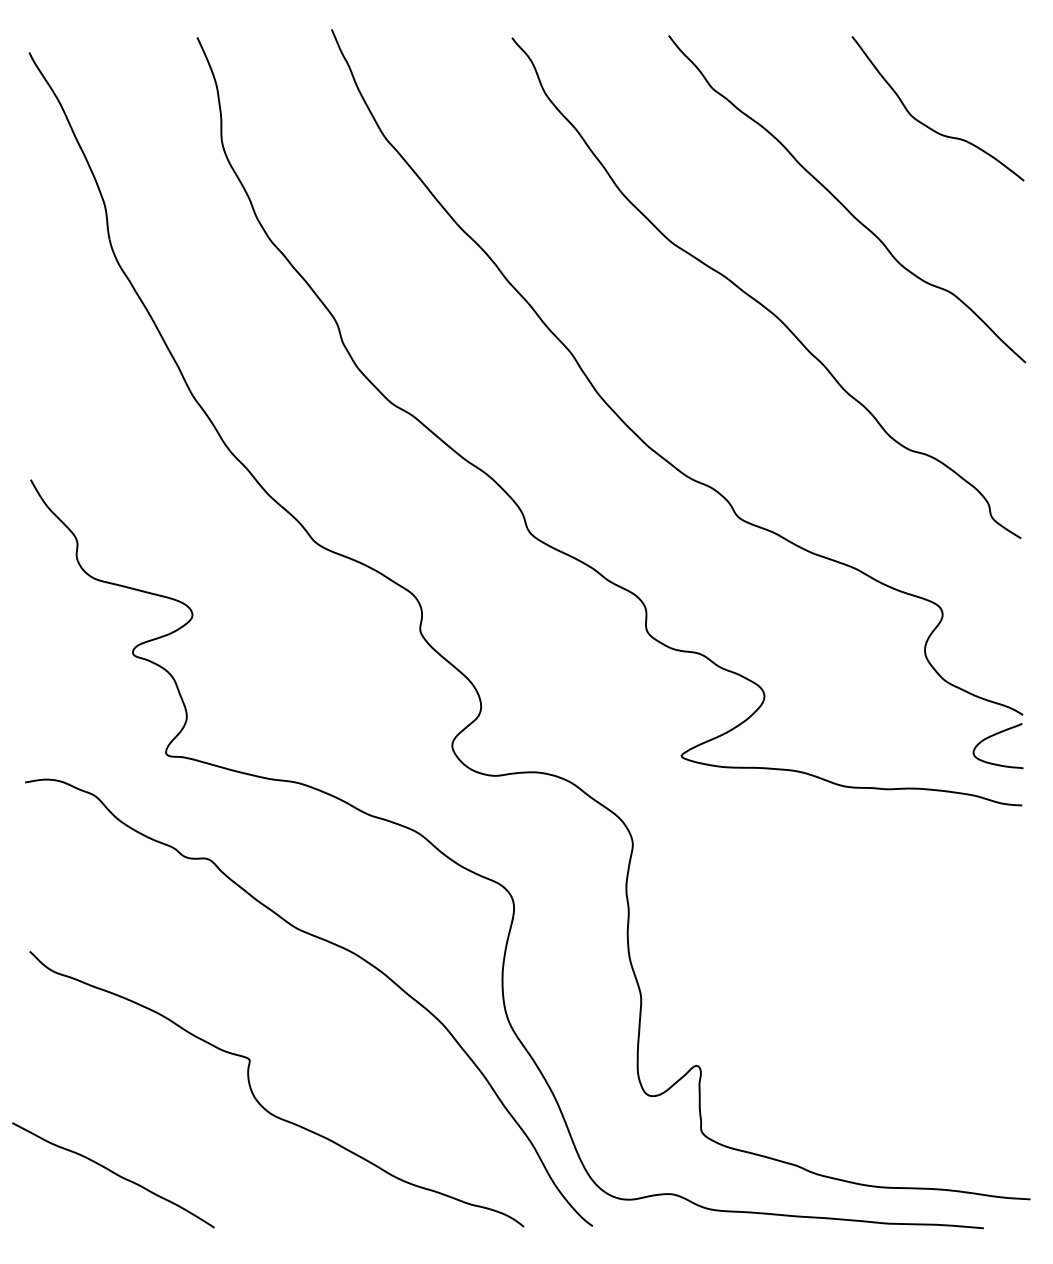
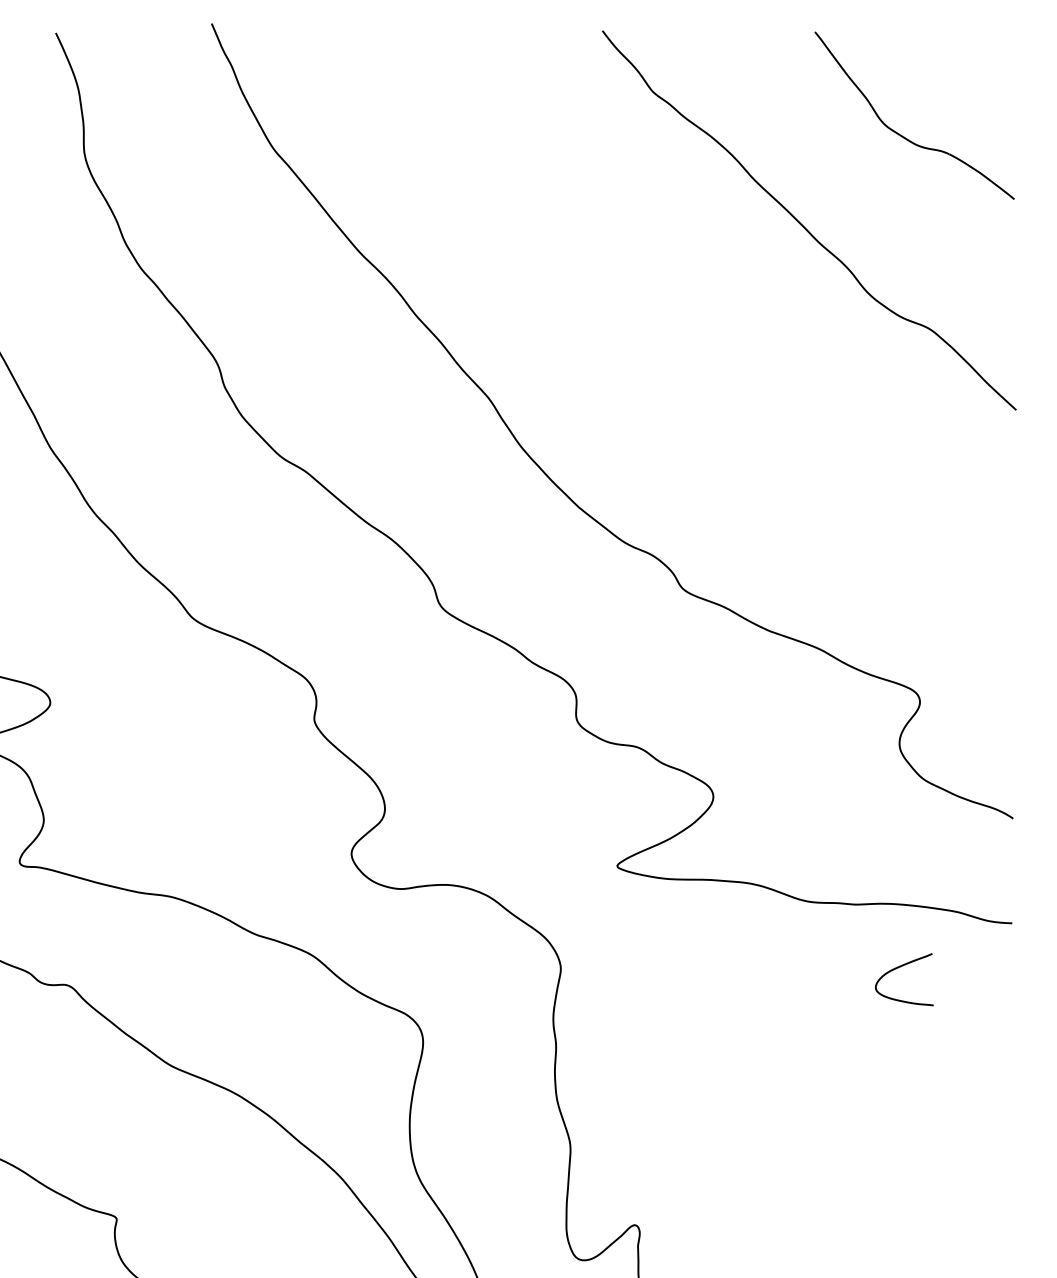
curve: (756, 299) -> (704, 336), removed
curve: (993, 736) -> (898, 968), moved

